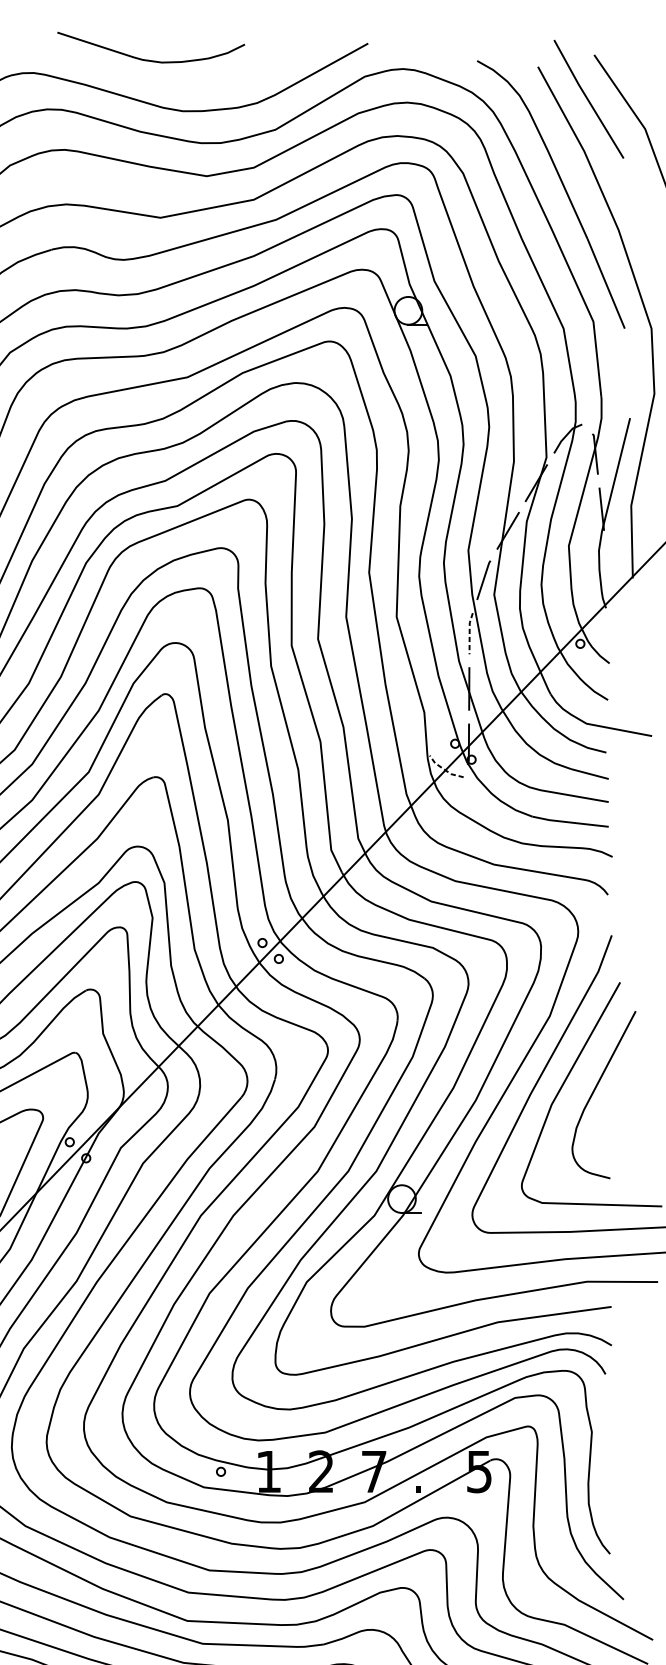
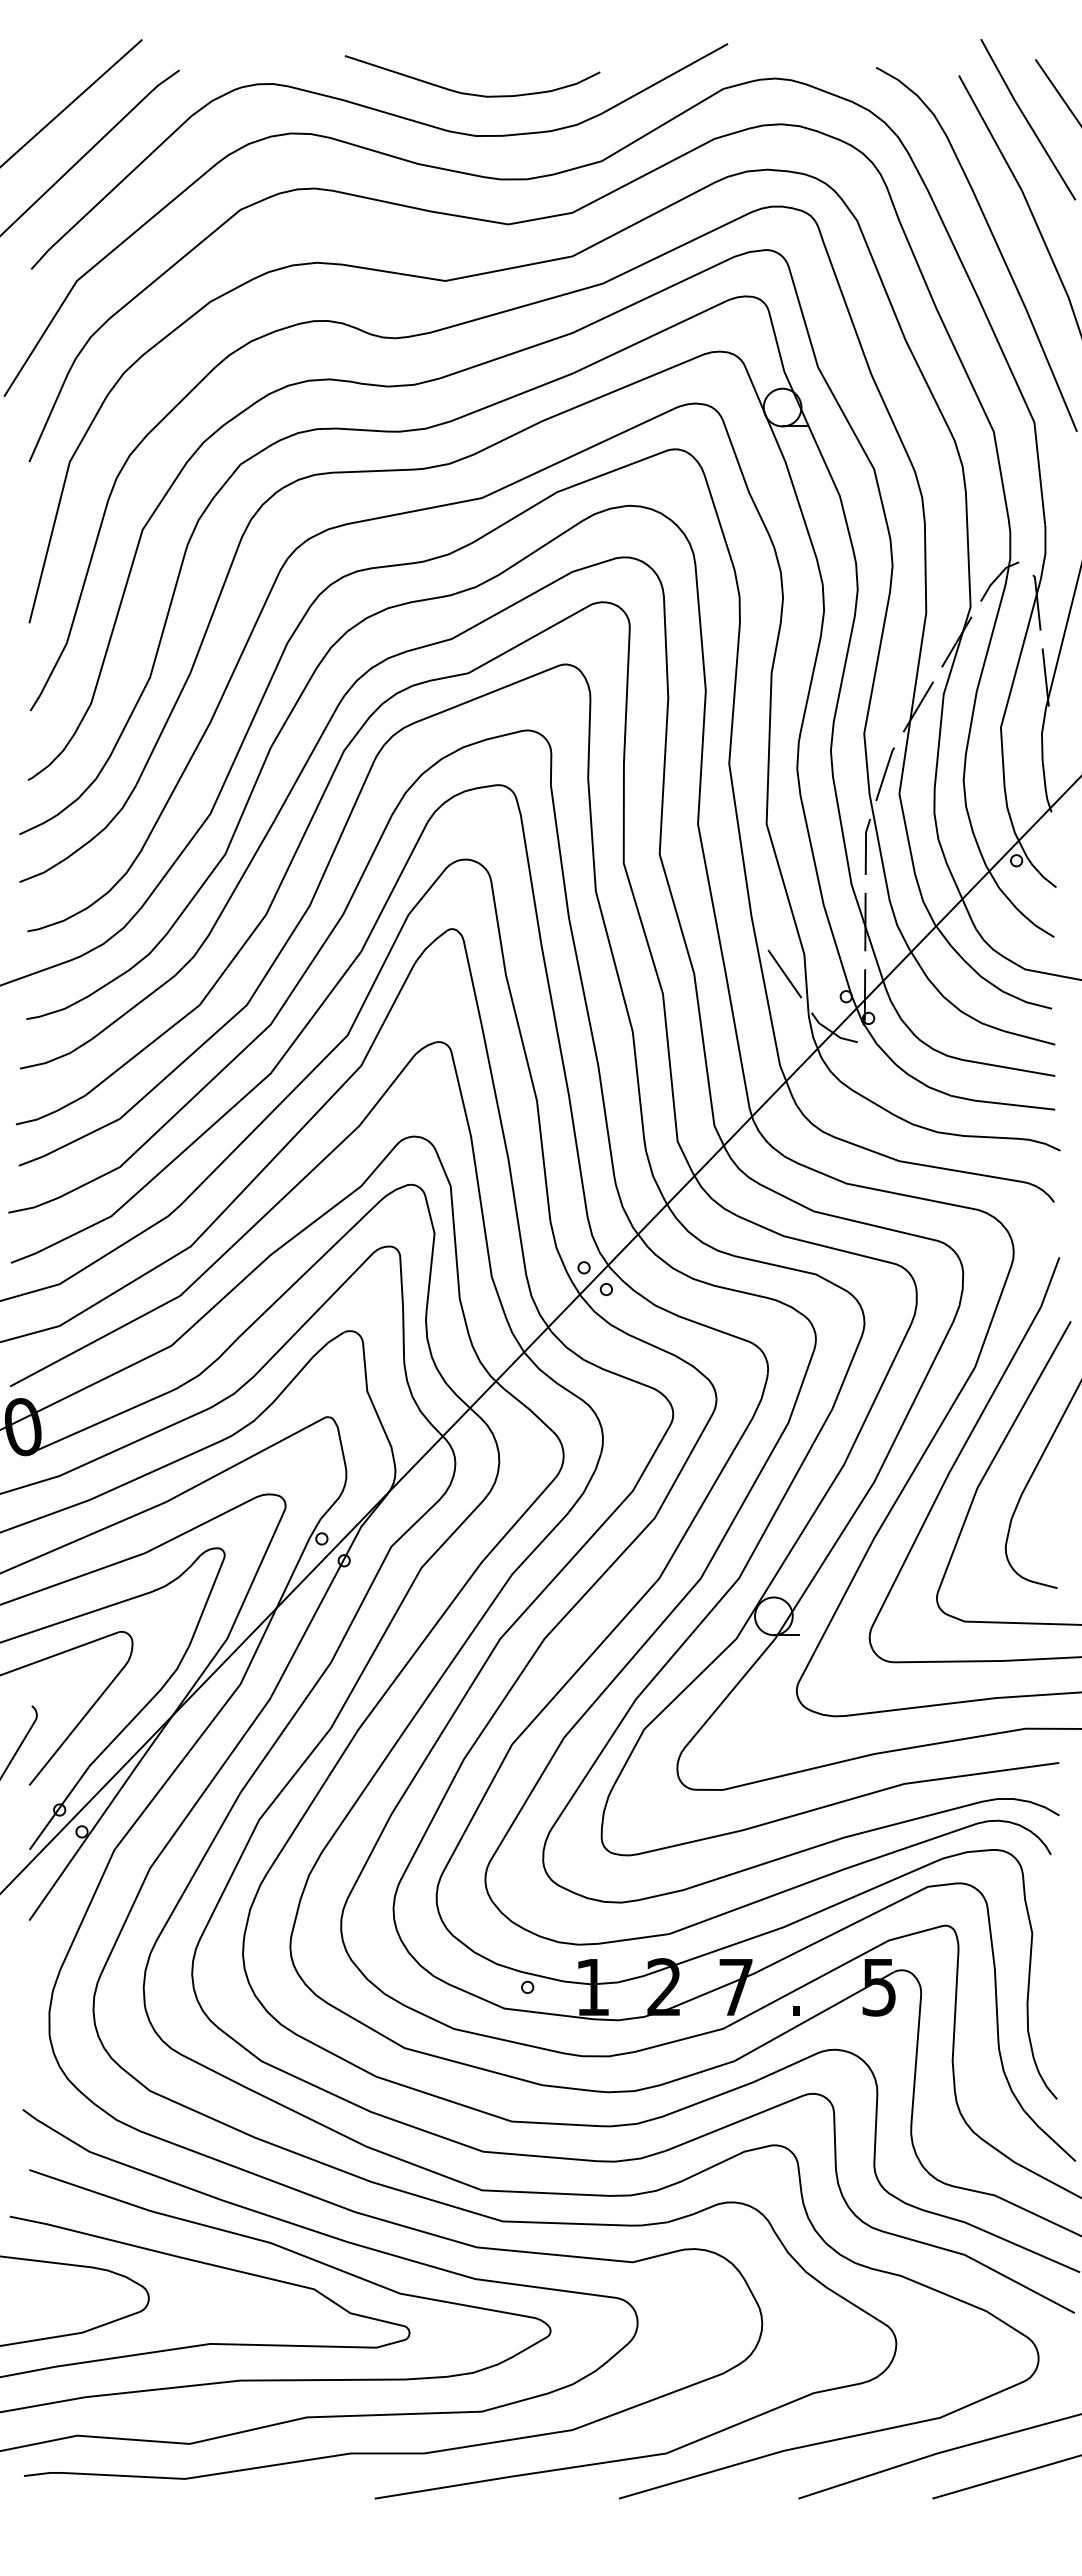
curve: (151, 60) -> (472, 93), moved
line: (469, 633) -> (865, 846), dashed -> solid
line: (409, 726) -> (784, 973), added
line: (444, 769) -> (831, 1031), dashed -> solid

